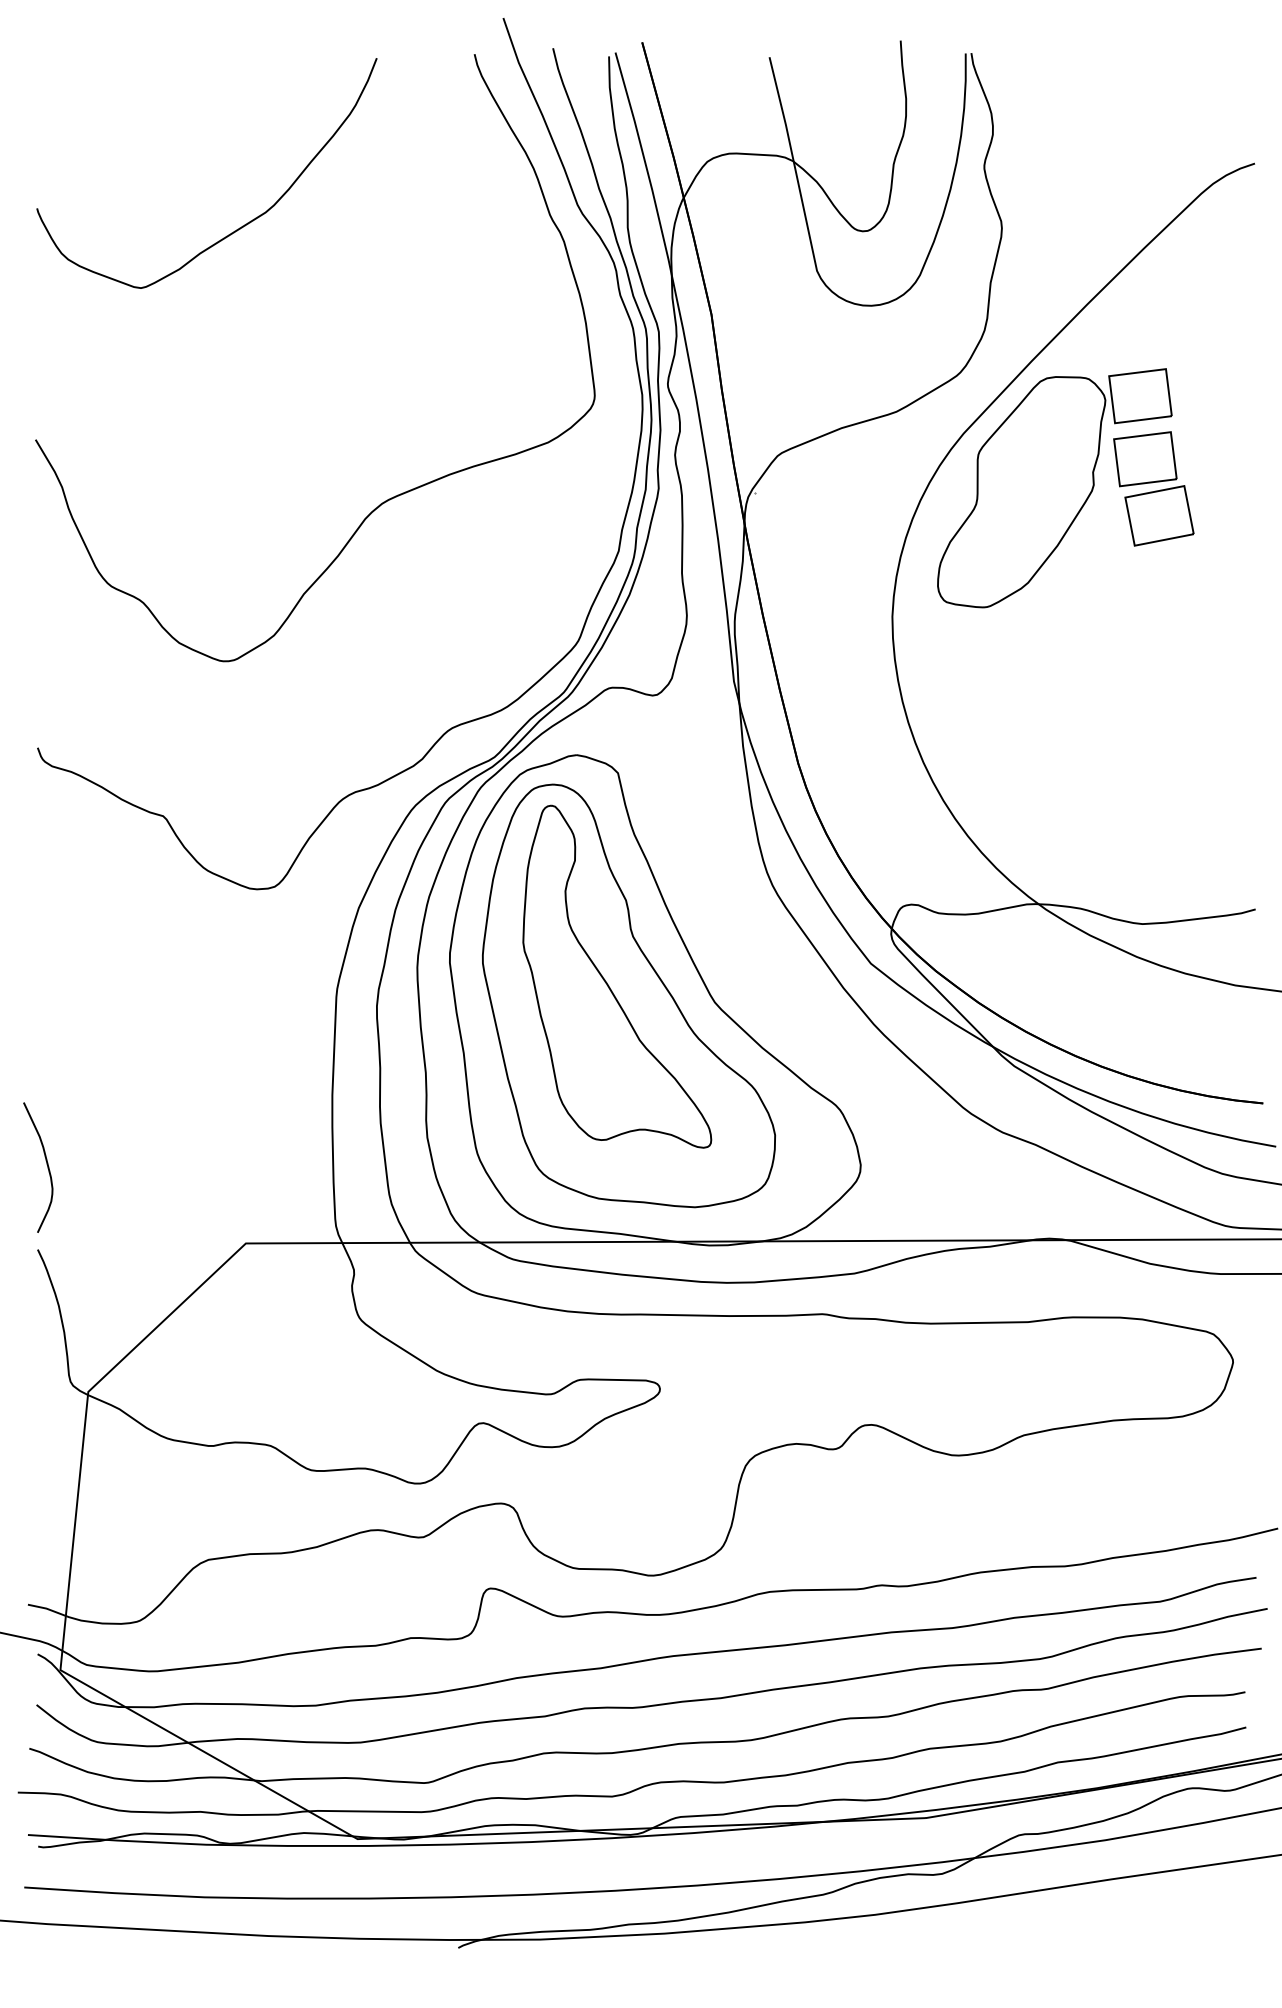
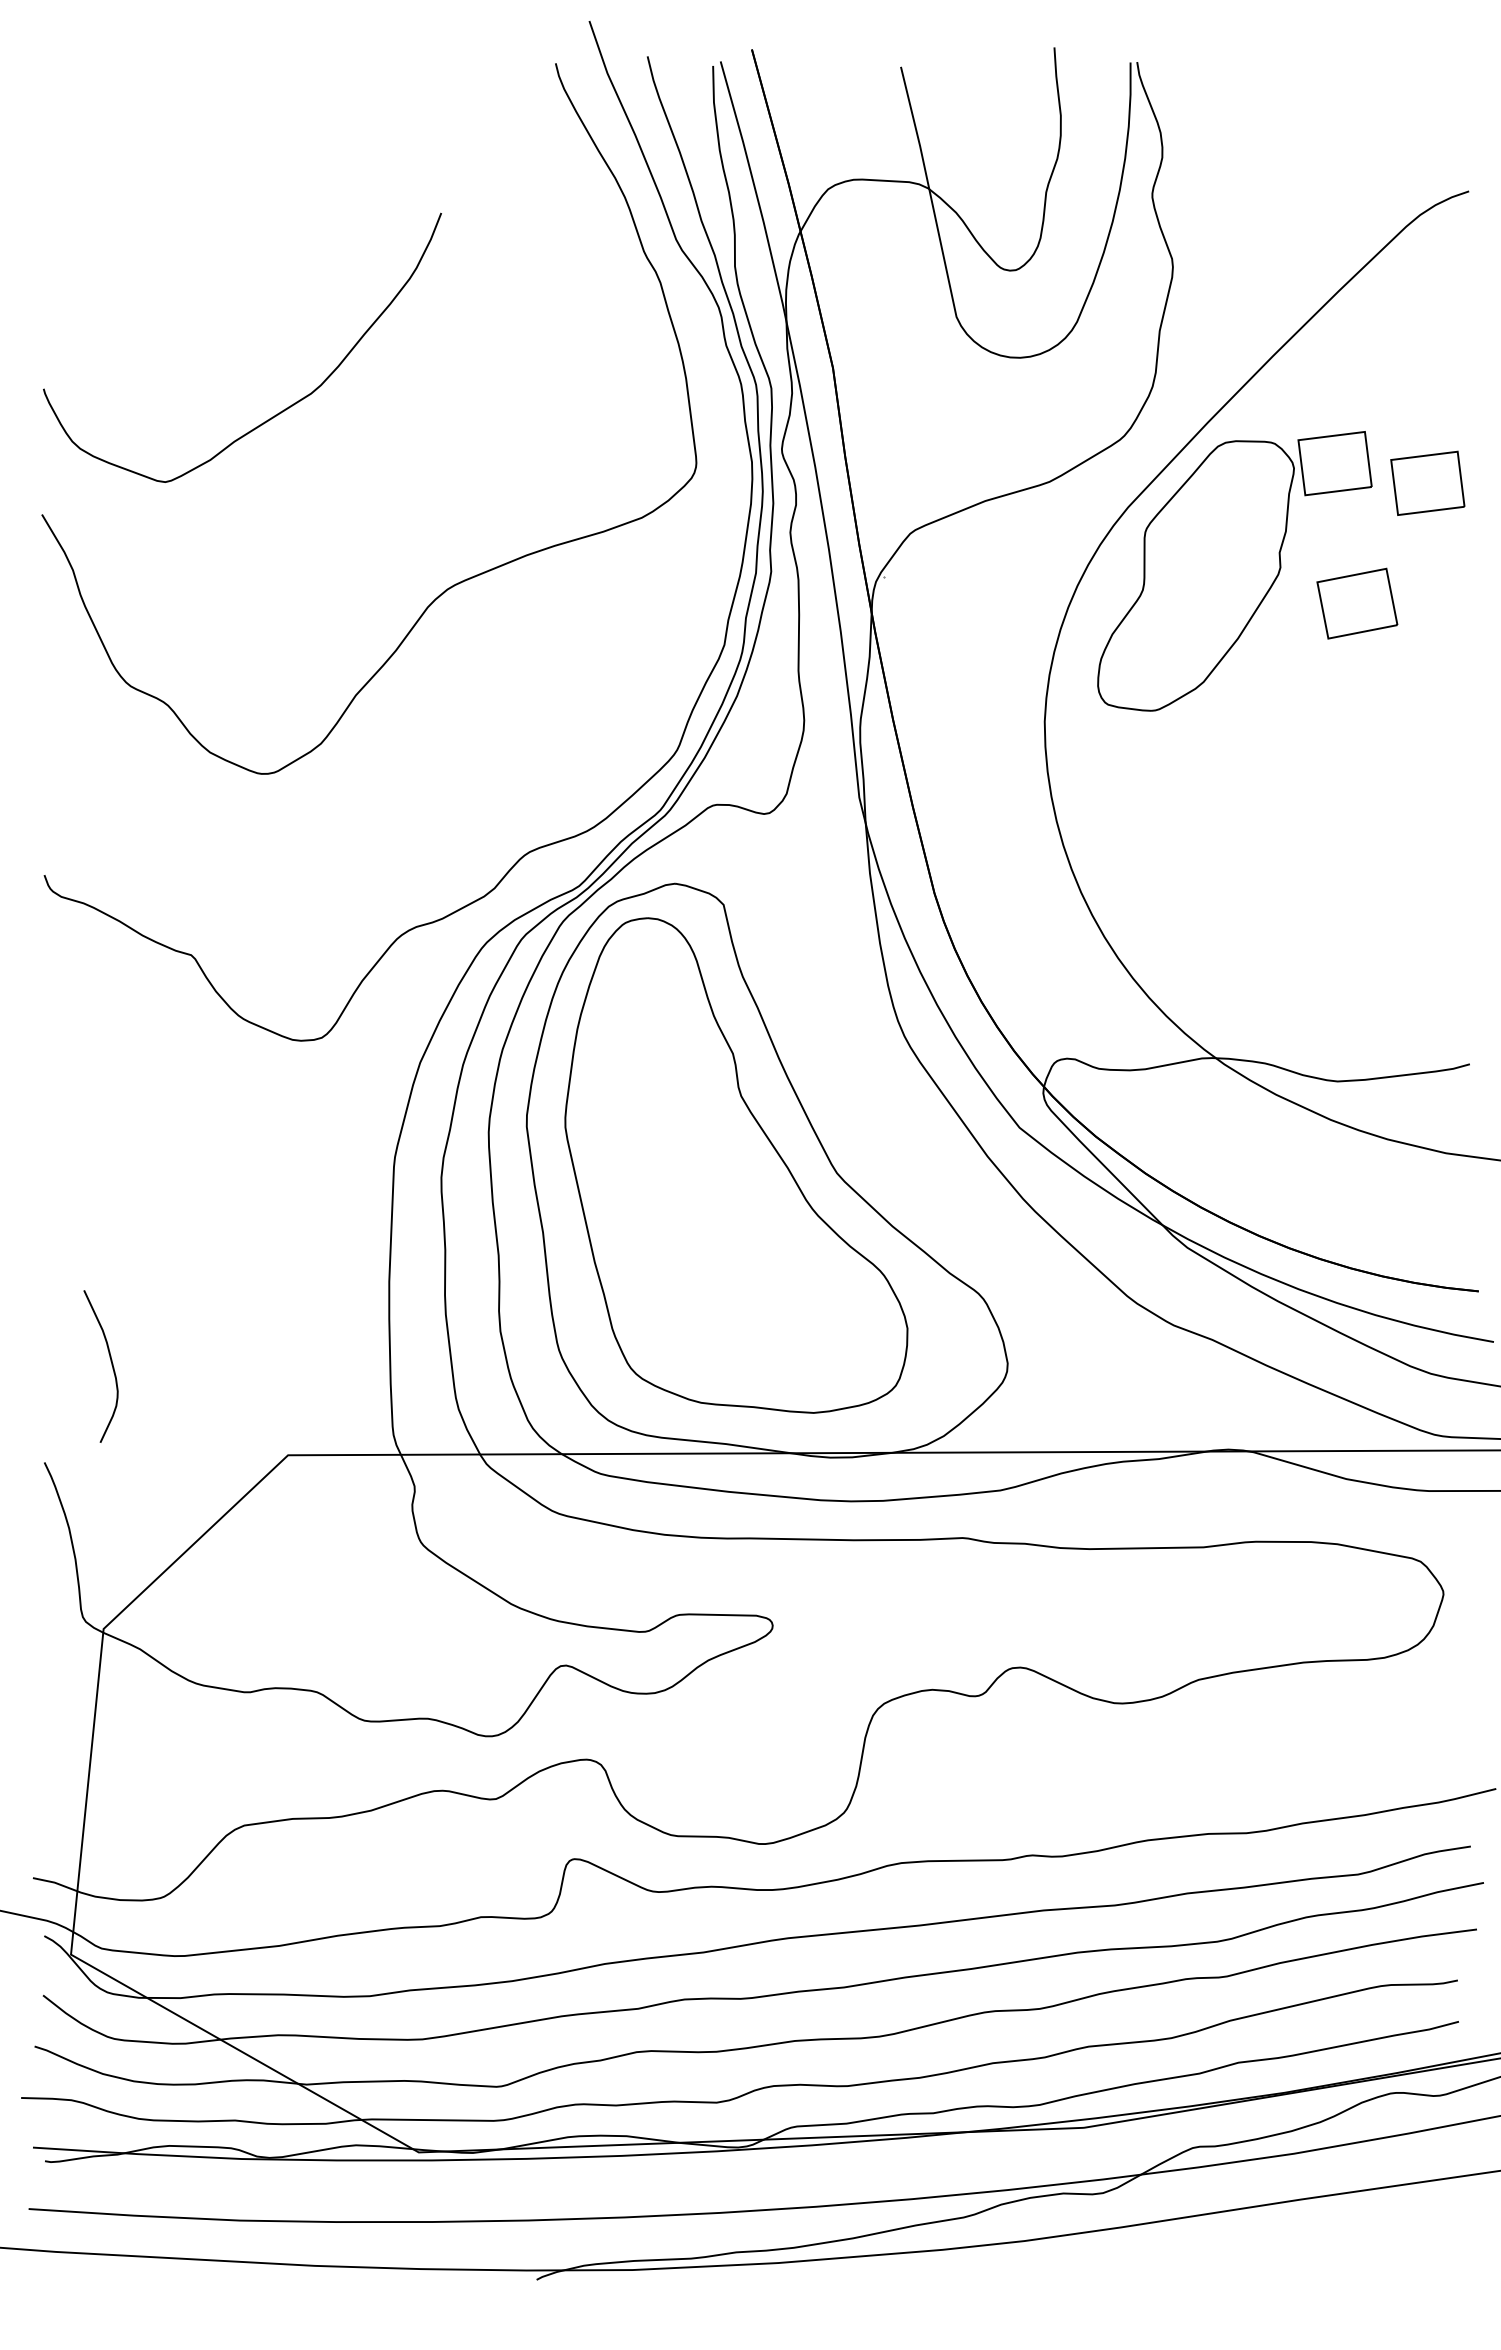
curve: (241, 226) -> (283, 409), moved
part: (1145, 458) -> (1427, 482), moved
part: (607, 983) -> (711, 1150), removed
curve: (47, 1166) -> (111, 1365), moved

